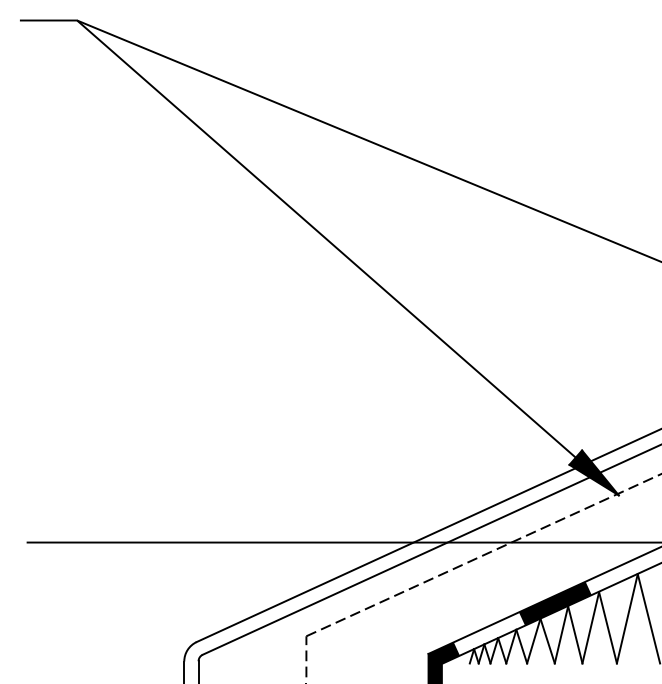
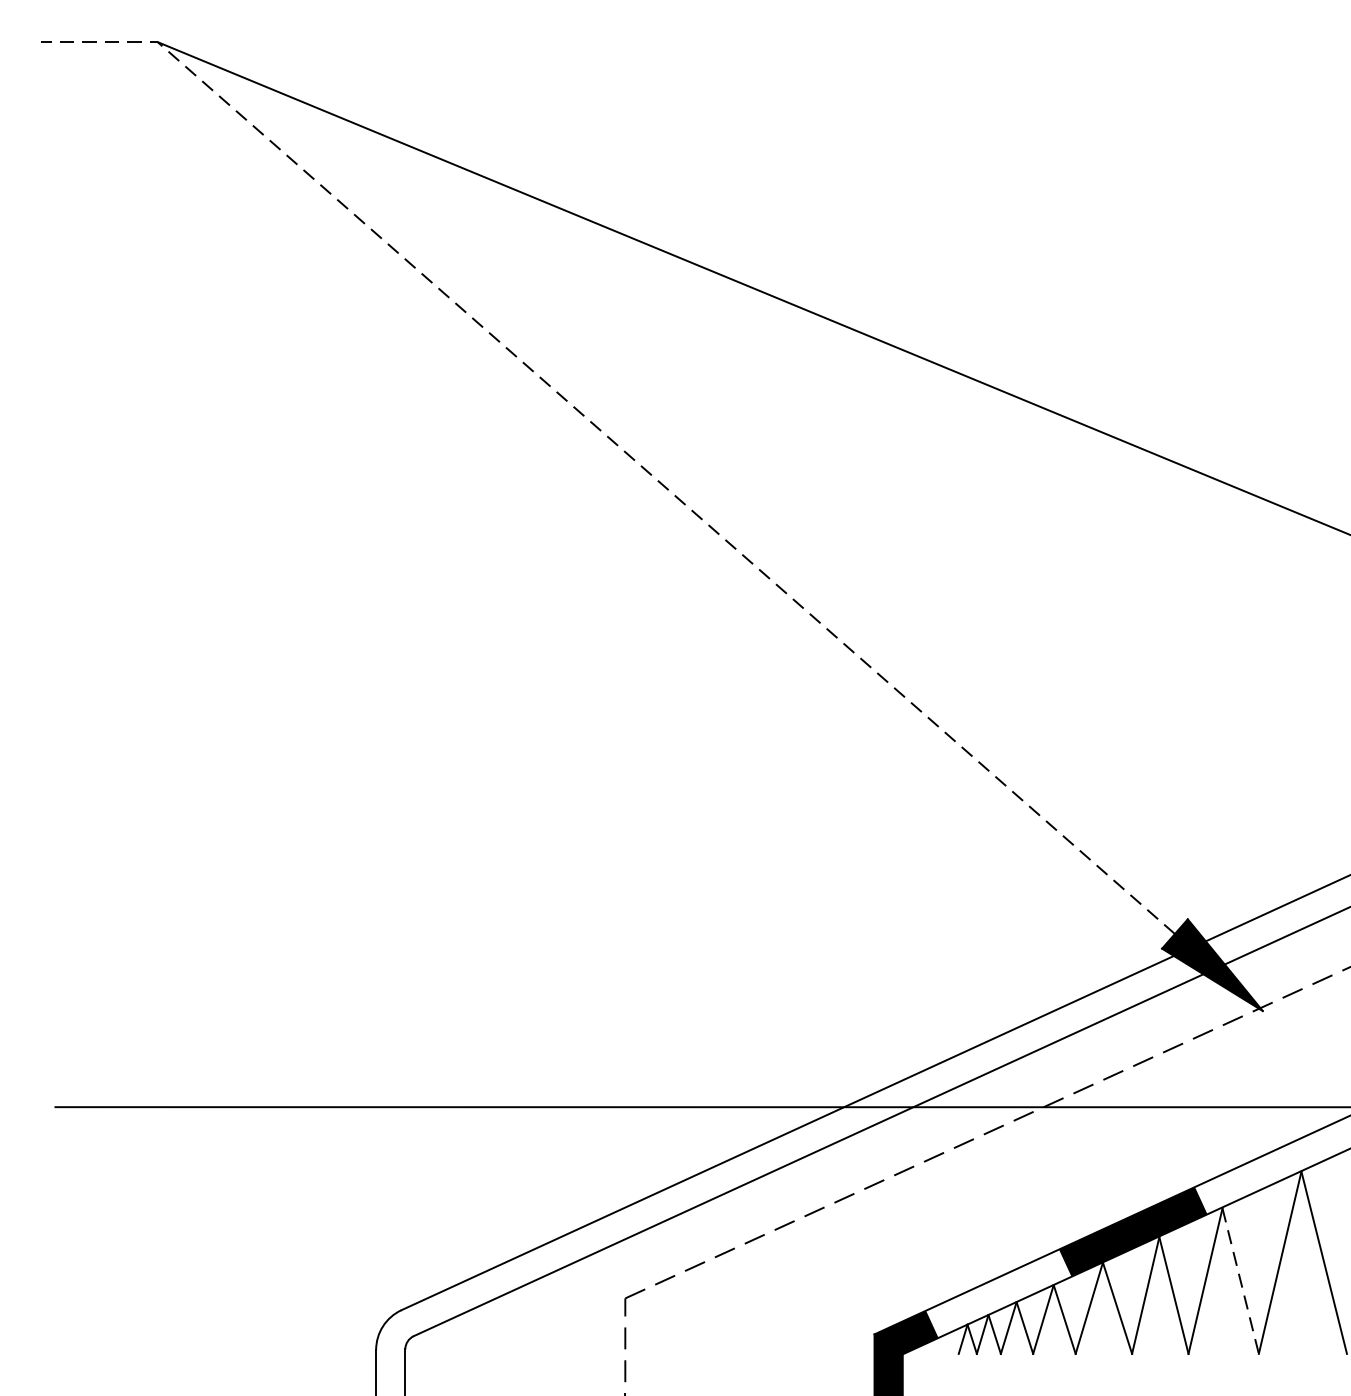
line: (303, 219) -> (619, 448), solid -> dashed
line: (608, 627) -> (1241, 1280), solid -> dashed

